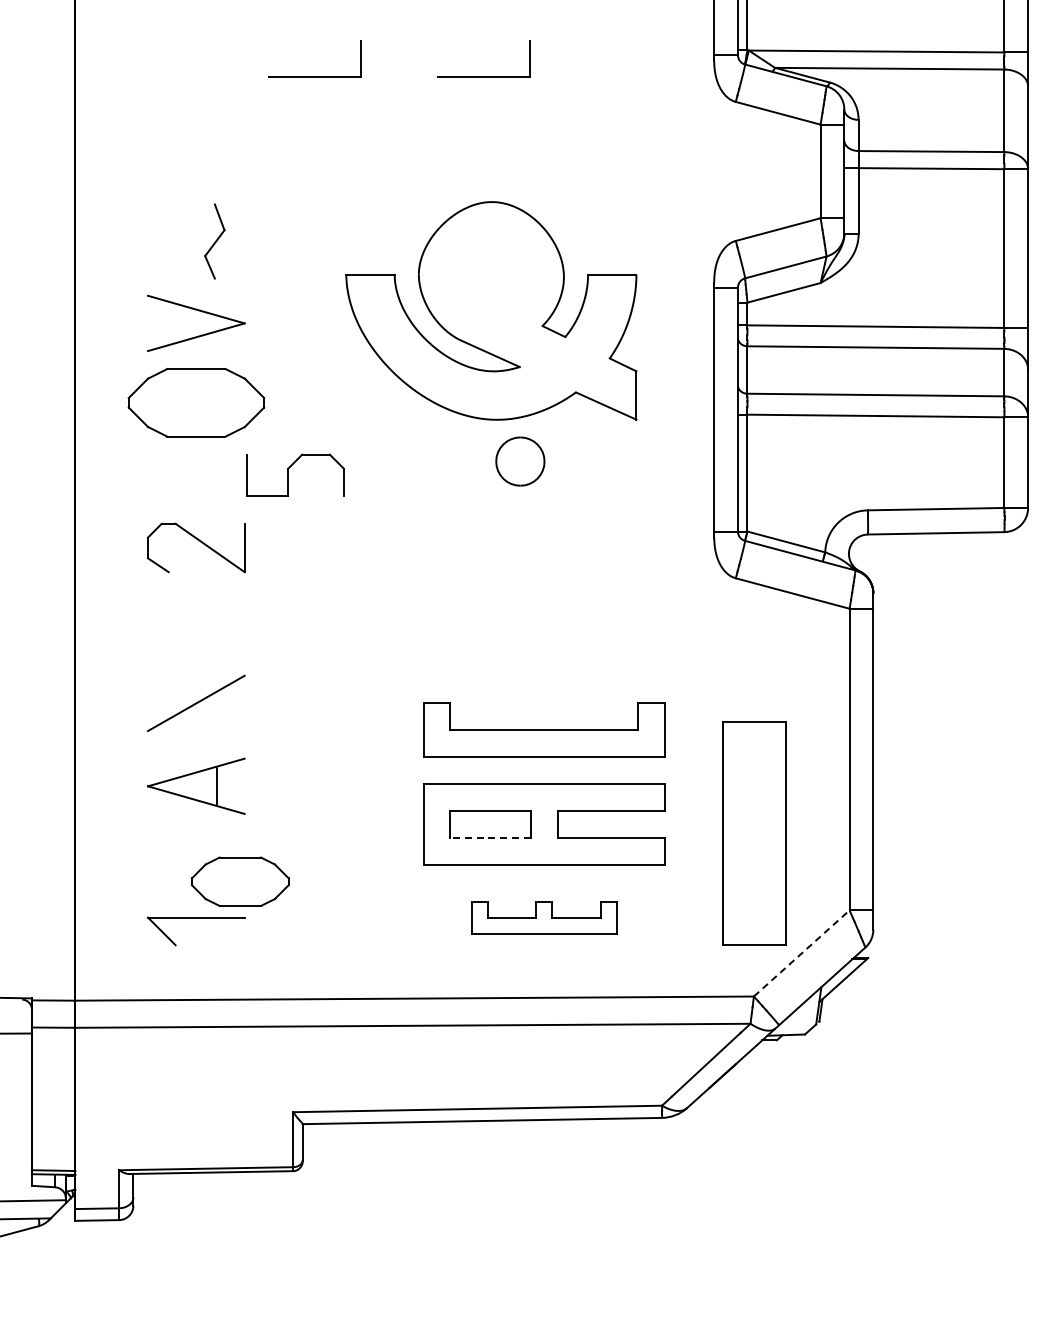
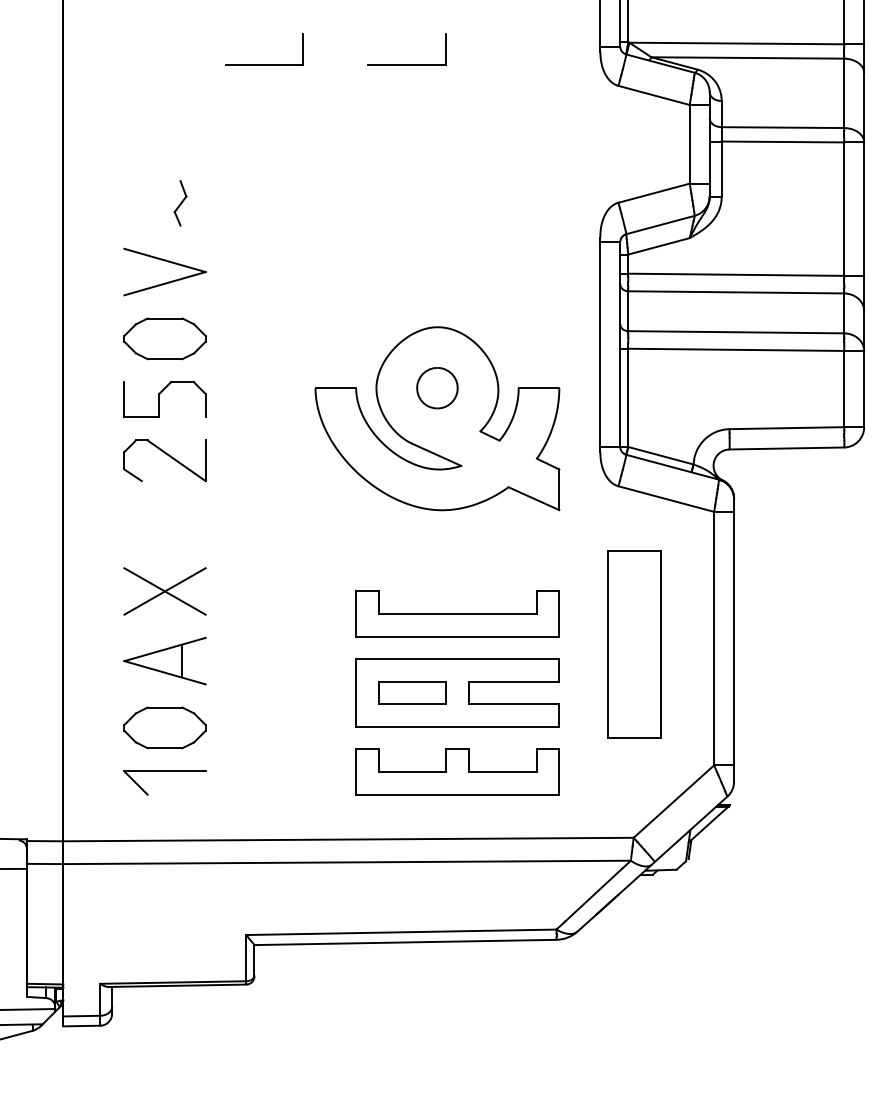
part: (214, 241) -> (180, 203), size x0.71
part: (491, 310) -> (437, 418), moved
part: (195, 402) -> (164, 338), size x0.71
part: (288, 474) -> (159, 399), moved
line: (195, 703) -> (164, 591), added
part: (754, 833) -> (634, 644), moved
line: (490, 837) -> (412, 704), dashed -> solid
part: (239, 881) -> (164, 727), moved
part: (544, 917) -> (457, 771), size x1.67
line: (802, 953) -> (674, 801), dashed -> solid

